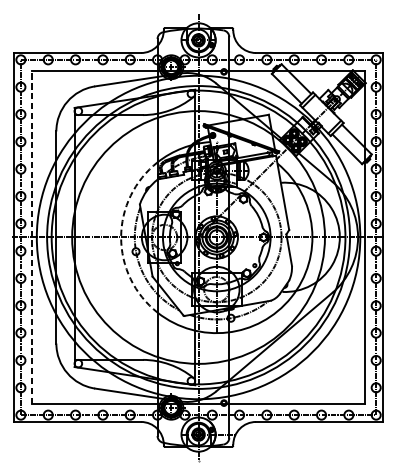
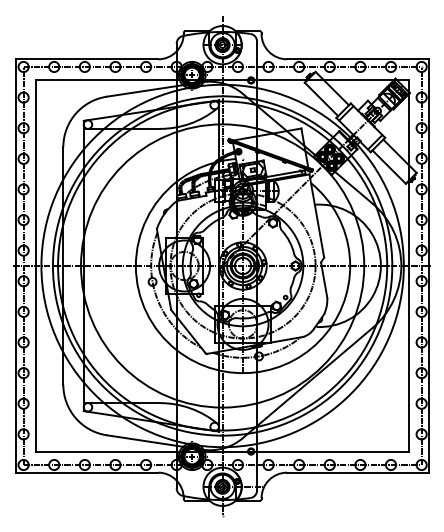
line: (32, 237) -> (36, 265), dashed -> solid
arc: (120, 237) -> (135, 265), dashed -> solid

